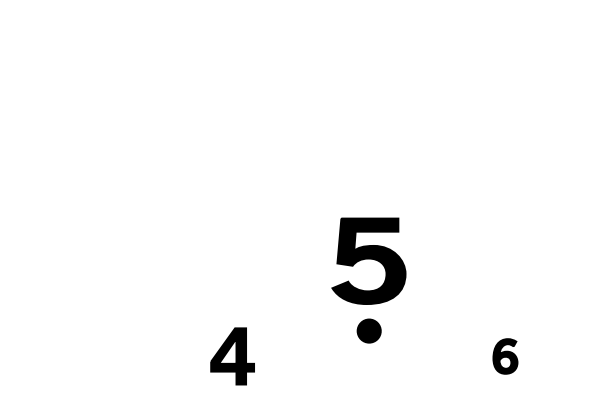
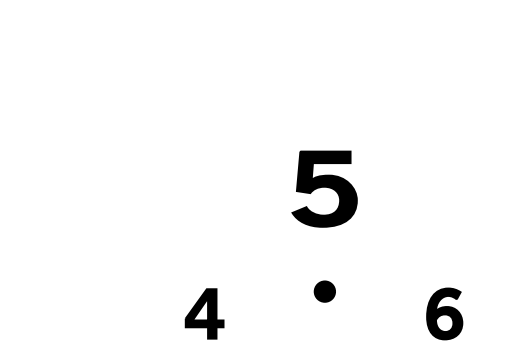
part: (368, 260) -> (324, 188), moved
part: (505, 355) -> (444, 313), size x1.67

